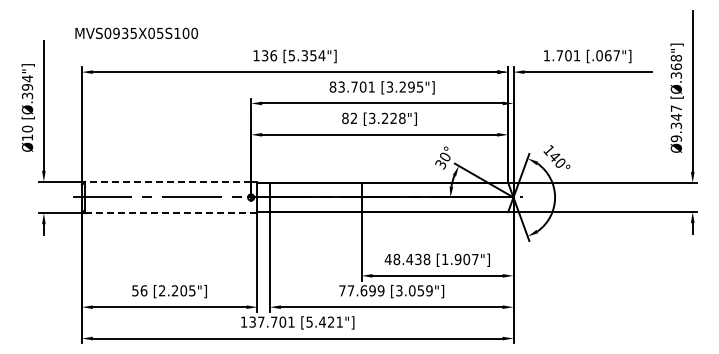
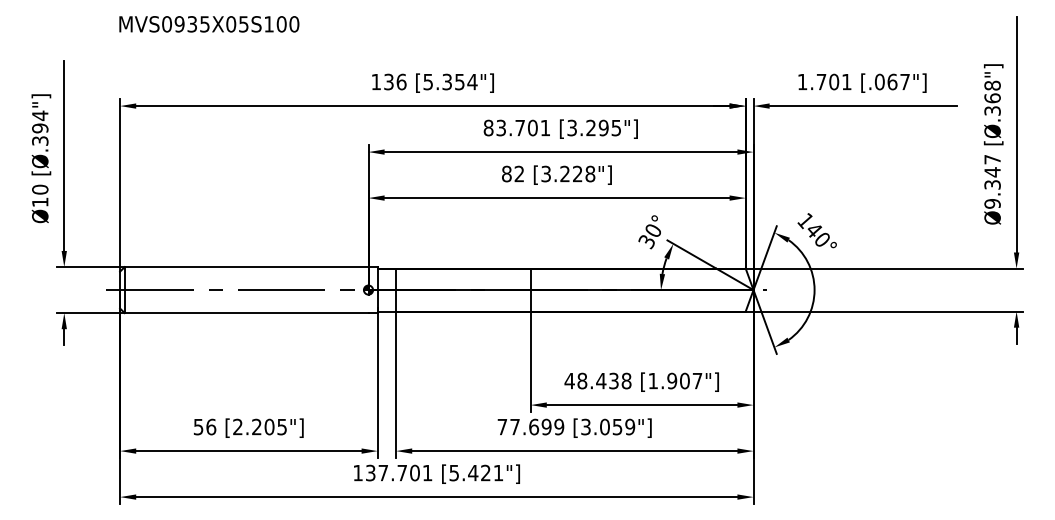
text: (136, 32) -> (209, 22), moved
line: (167, 181) -> (245, 266), dashed -> solid
line: (168, 213) -> (247, 313), dashed -> solid

